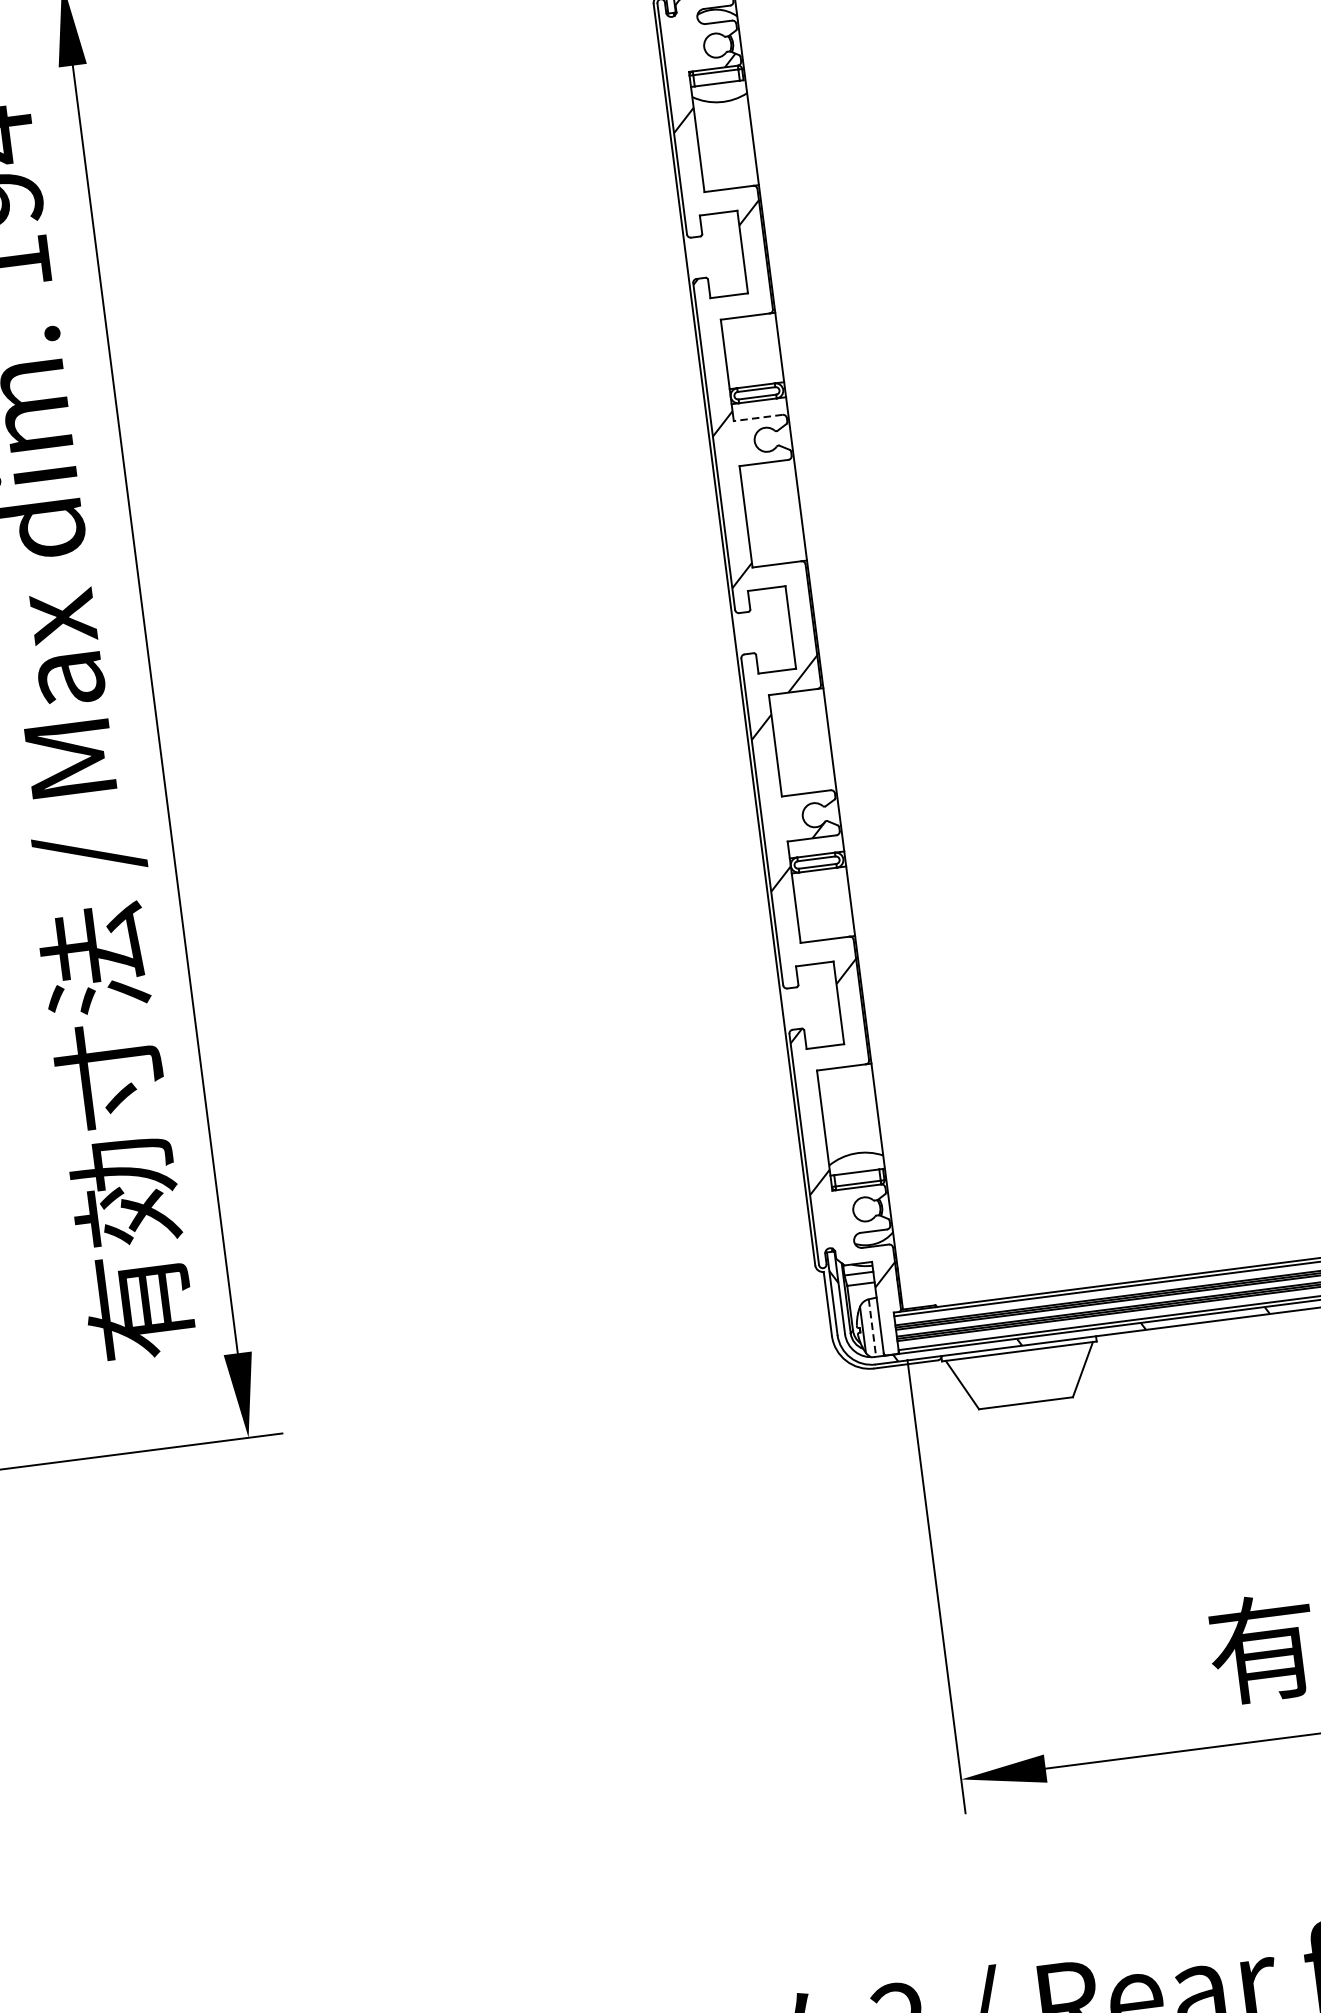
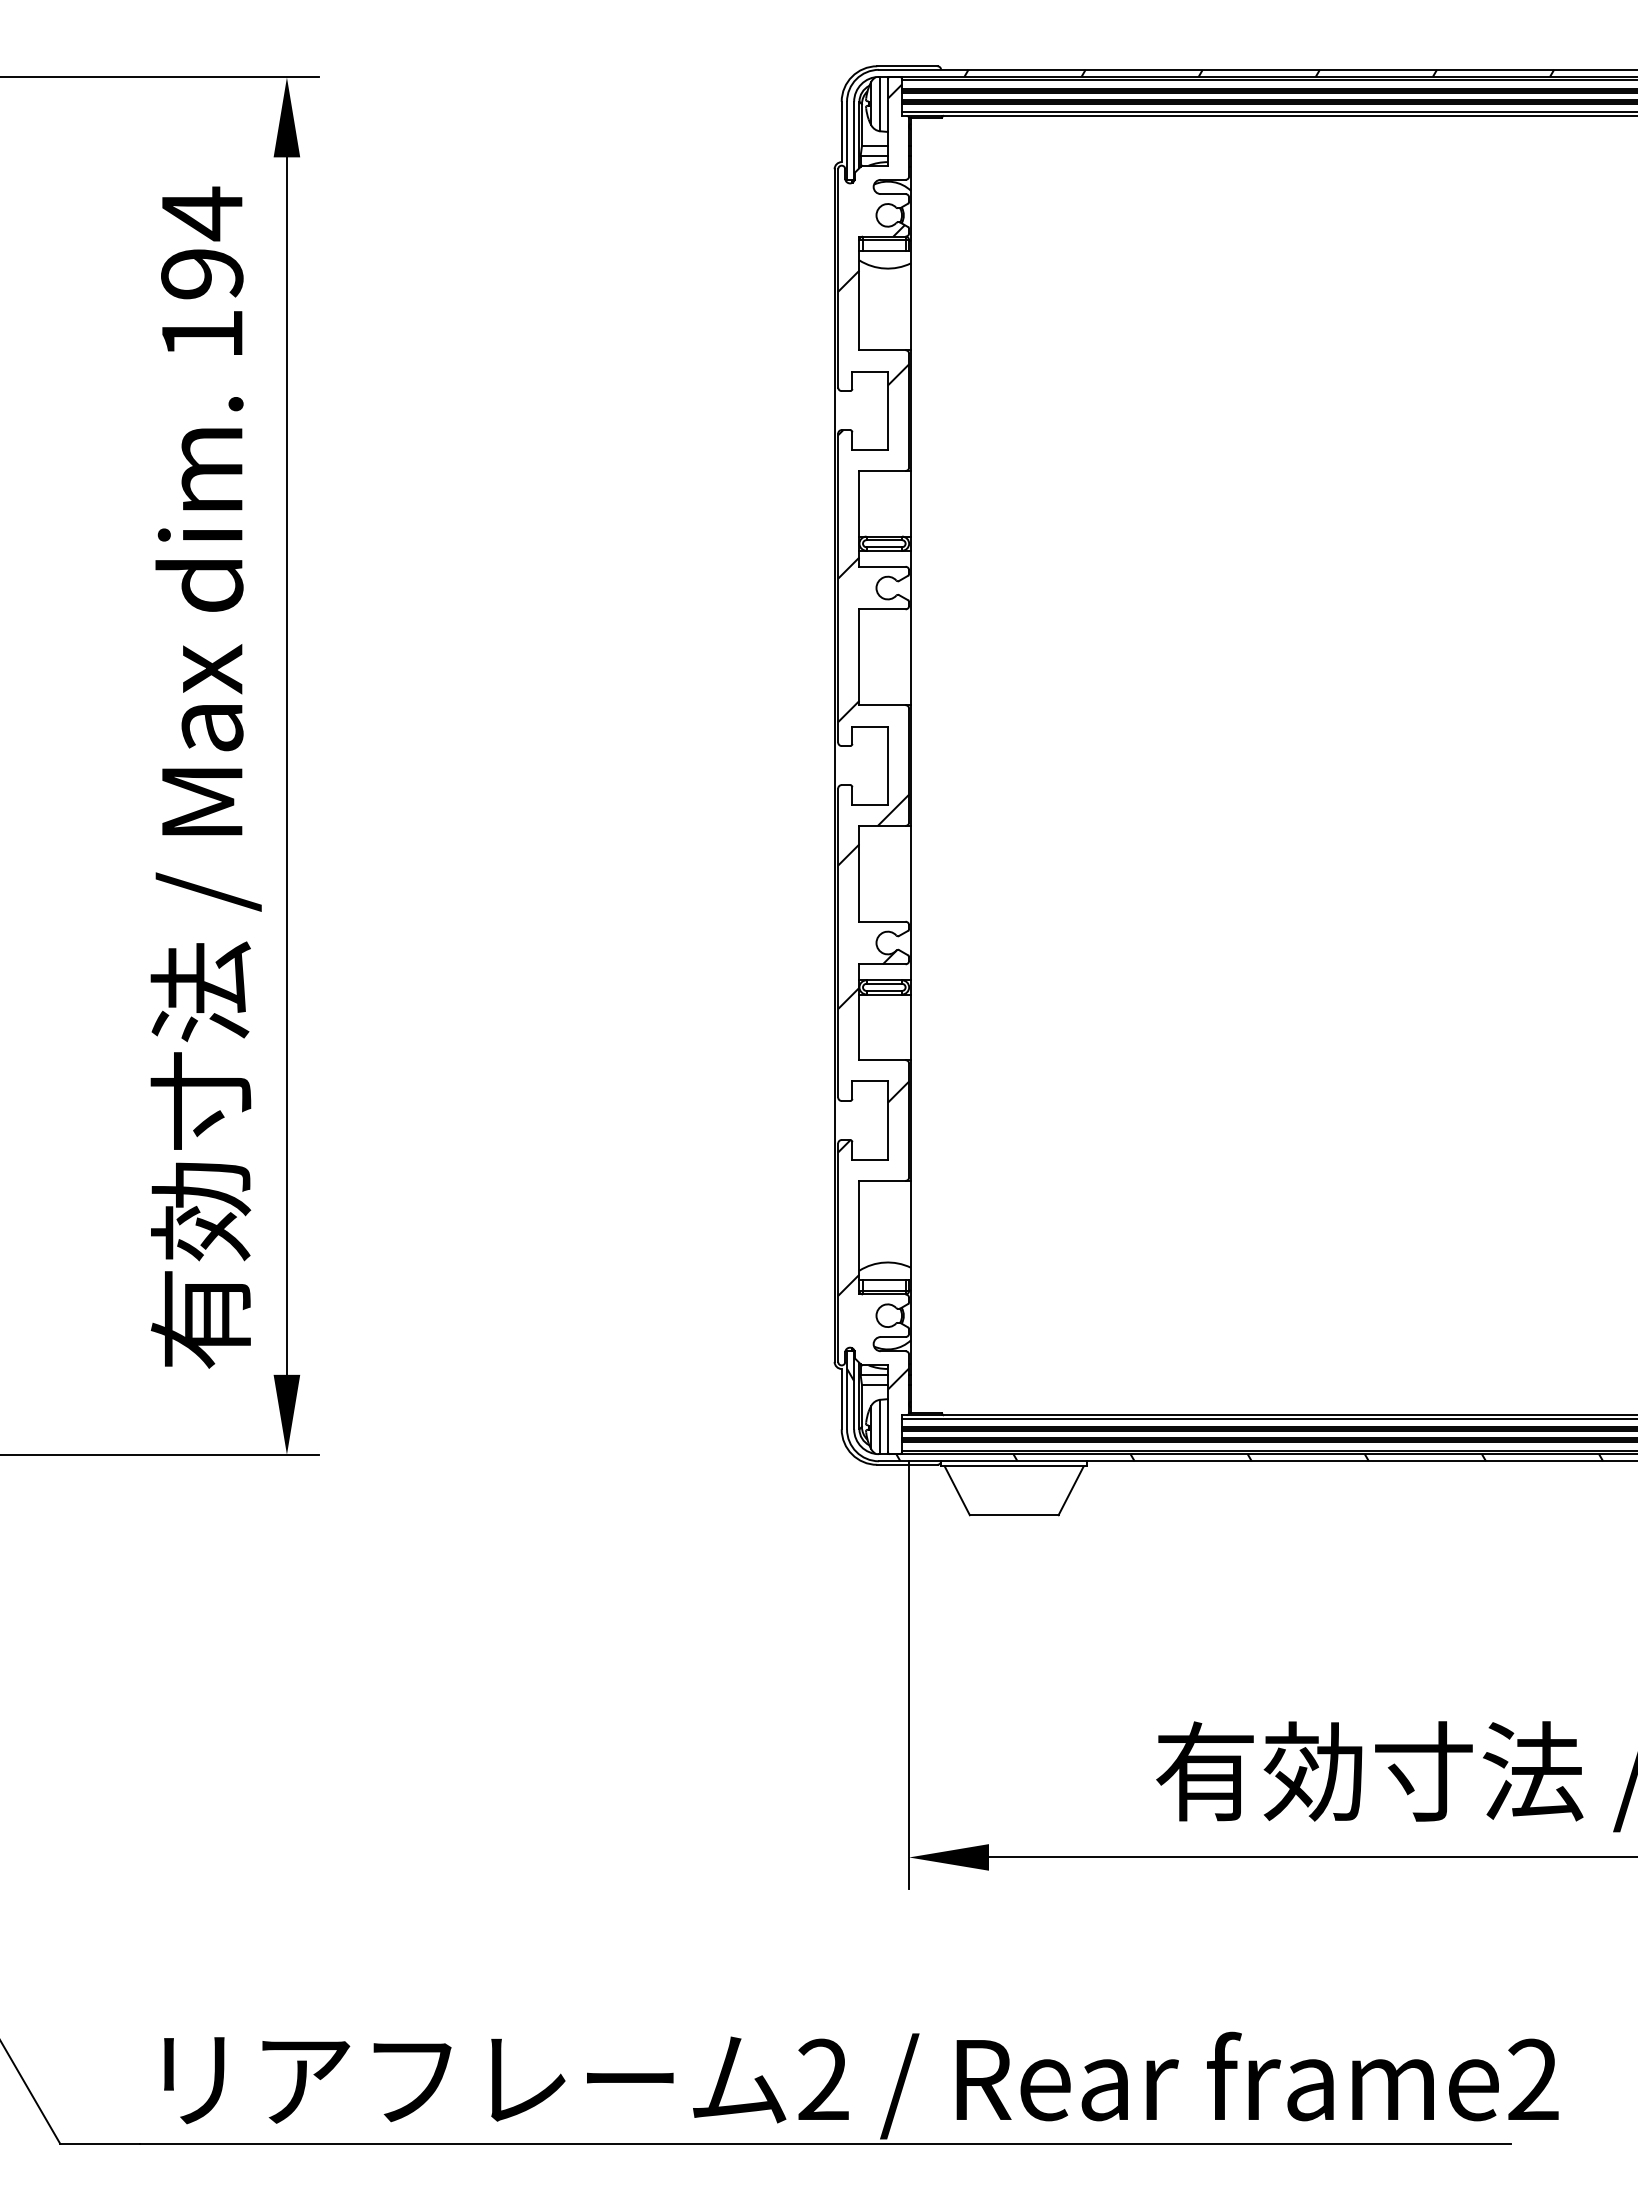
line: (758, 417) -> (882, 566), dashed -> solid
line: (872, 1328) -> (880, 1427), dashed -> solid

